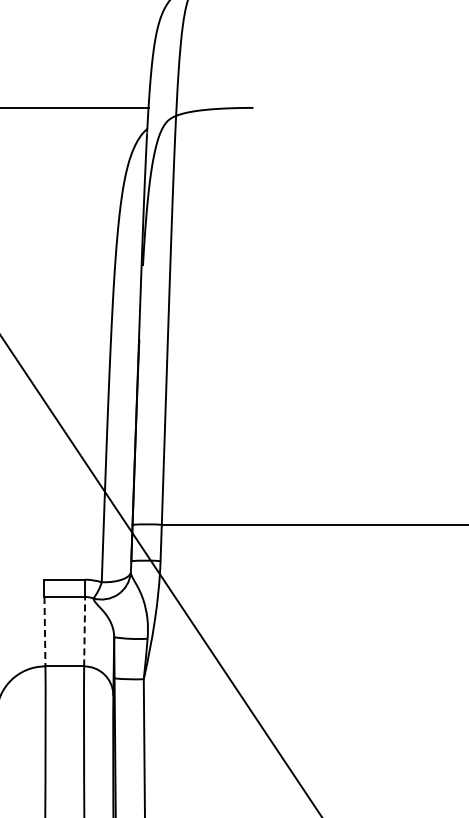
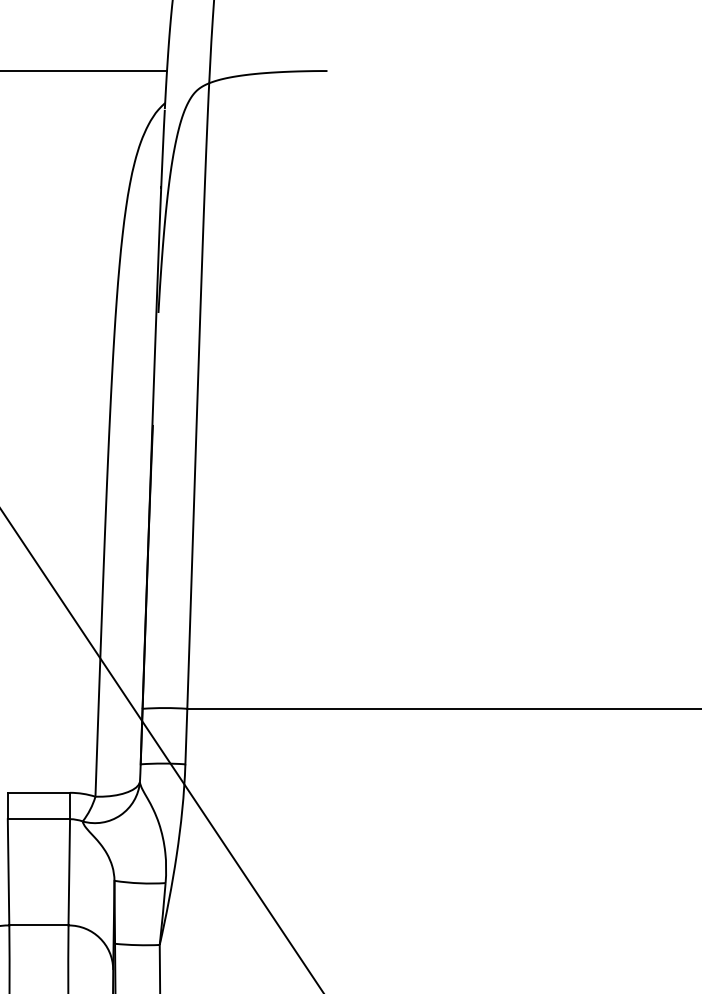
line: (44, 631) -> (7, 872), dashed -> solid
line: (84, 631) -> (69, 872), dashed -> solid

